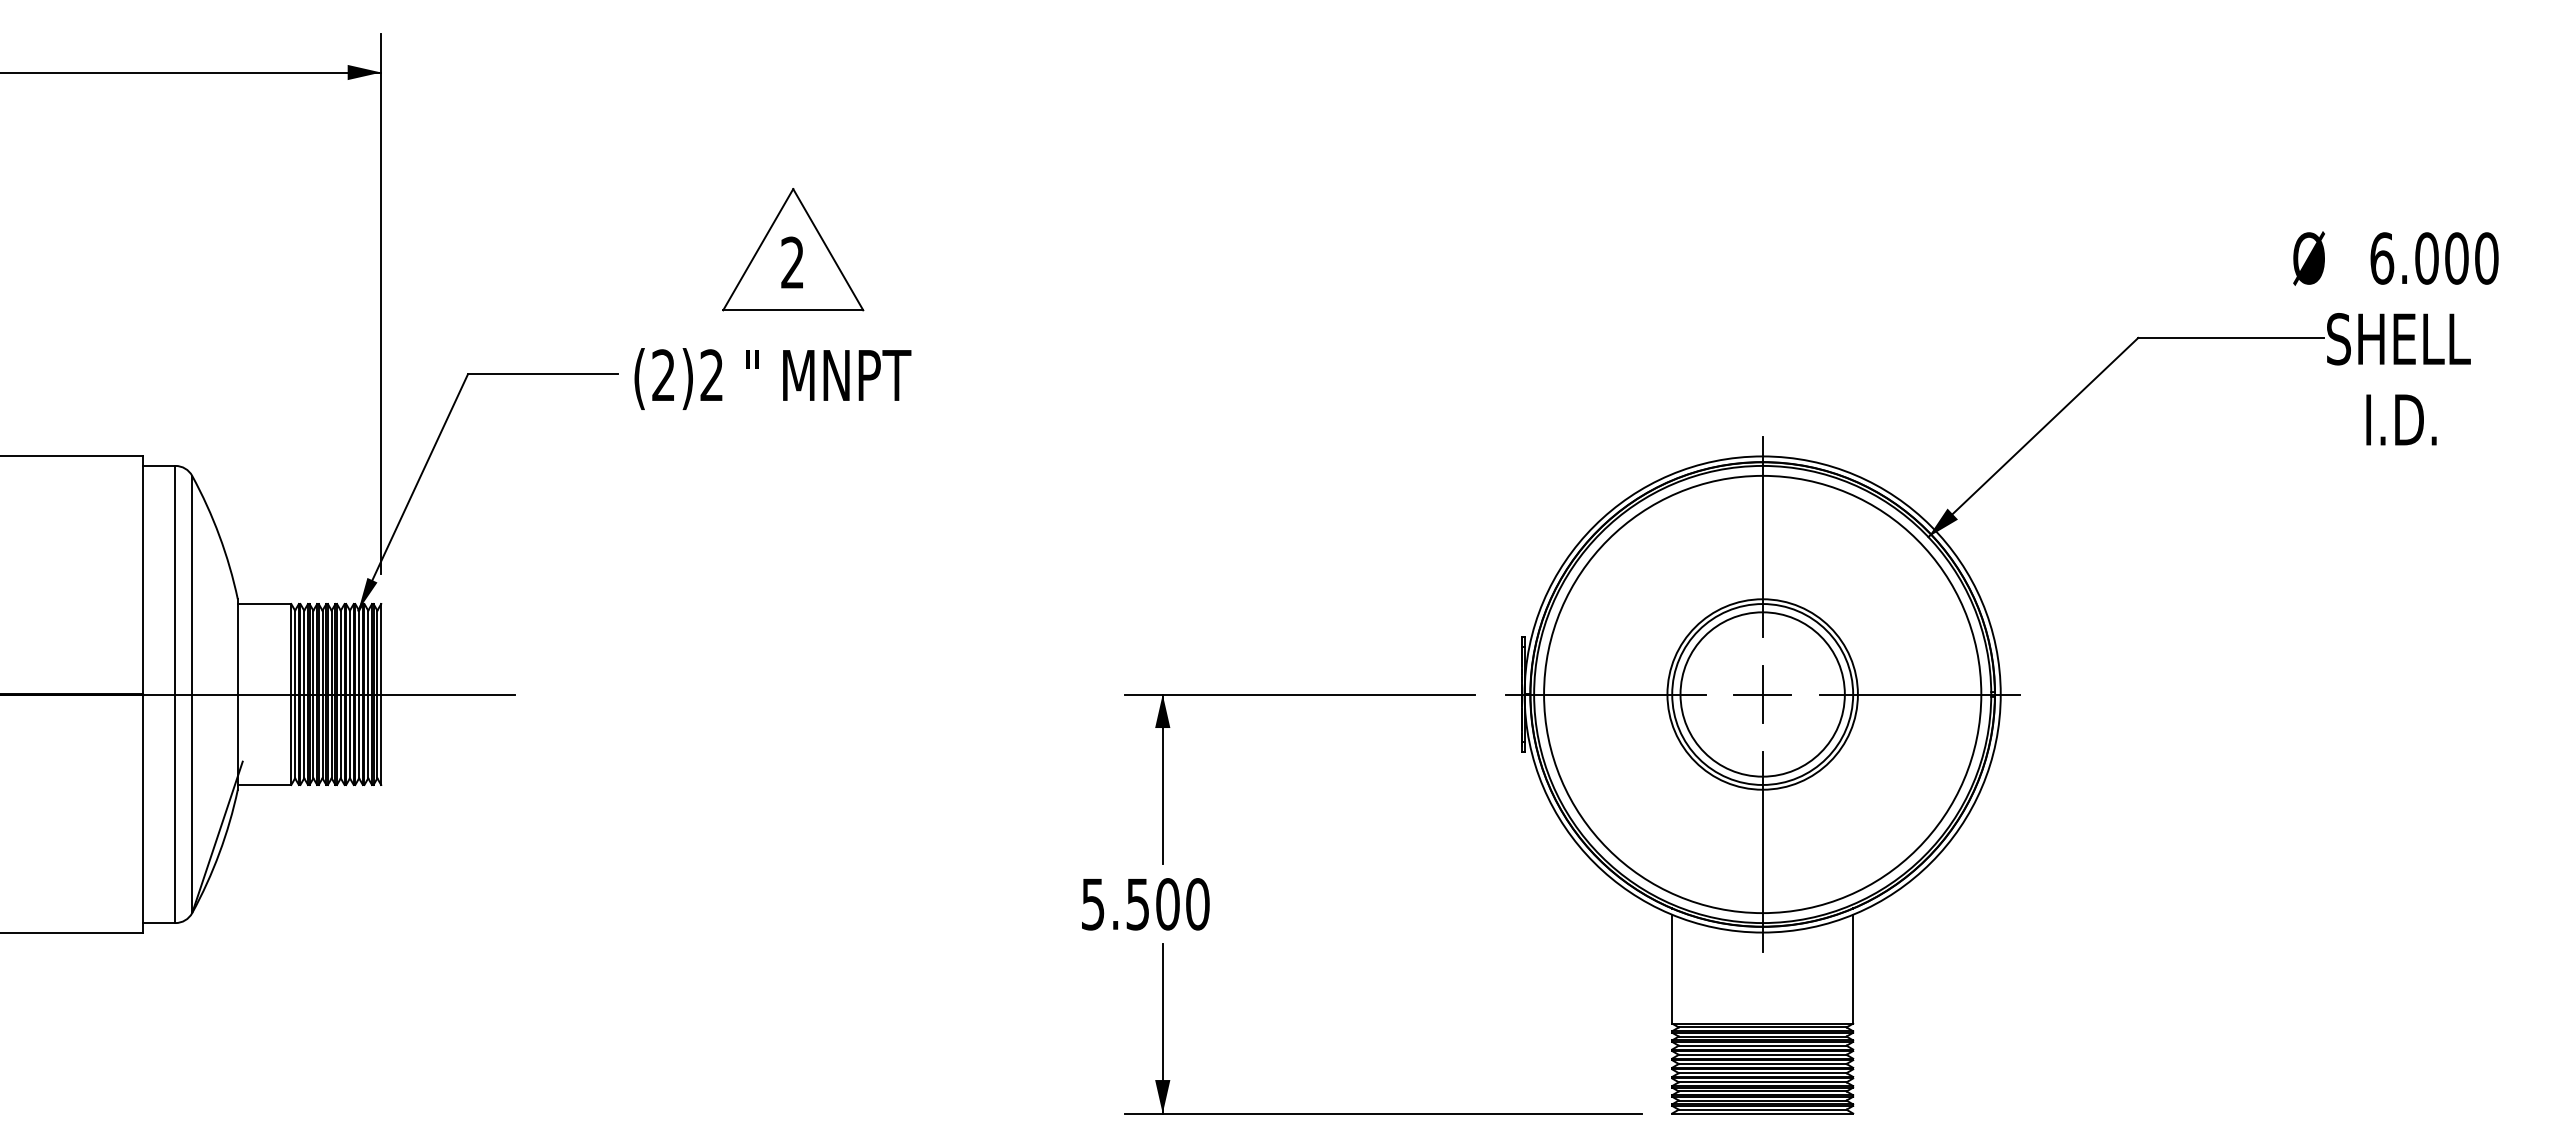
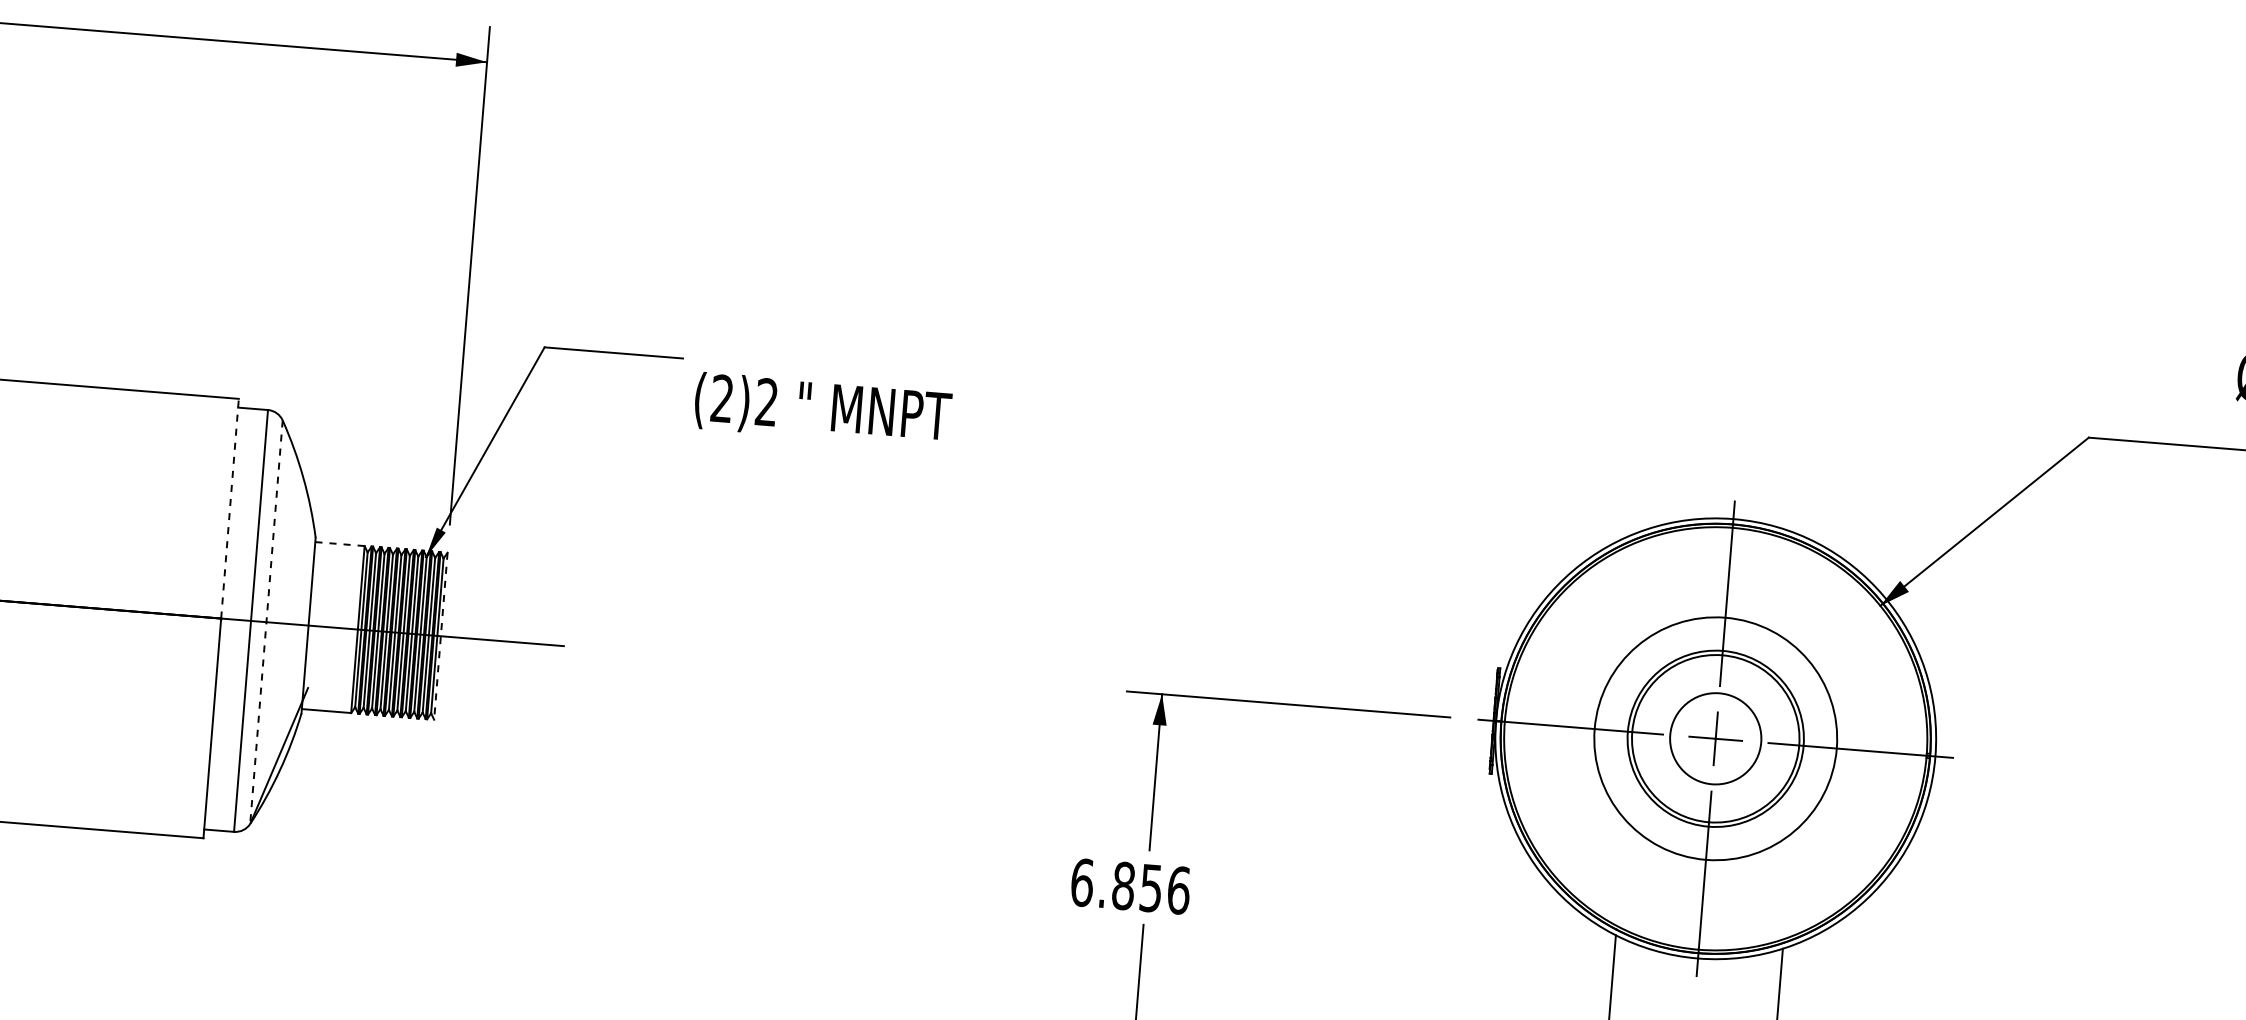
part: (793, 249) -> (854, 256), removed
text: (772, 378) -> (822, 409), moved
line: (143, 574) -> (230, 507), solid -> dashed
line: (264, 604) -> (339, 544), solid -> dashed
line: (192, 694) -> (266, 622), solid -> dashed
circle: (1762, 694) -> (1715, 738), size x0.6
circle: (1762, 694) -> (1715, 738), size x0.6
line: (381, 695) -> (441, 637), solid -> dashed
text: (1145, 904) -> (1130, 886), 5.500 -> 6.856

